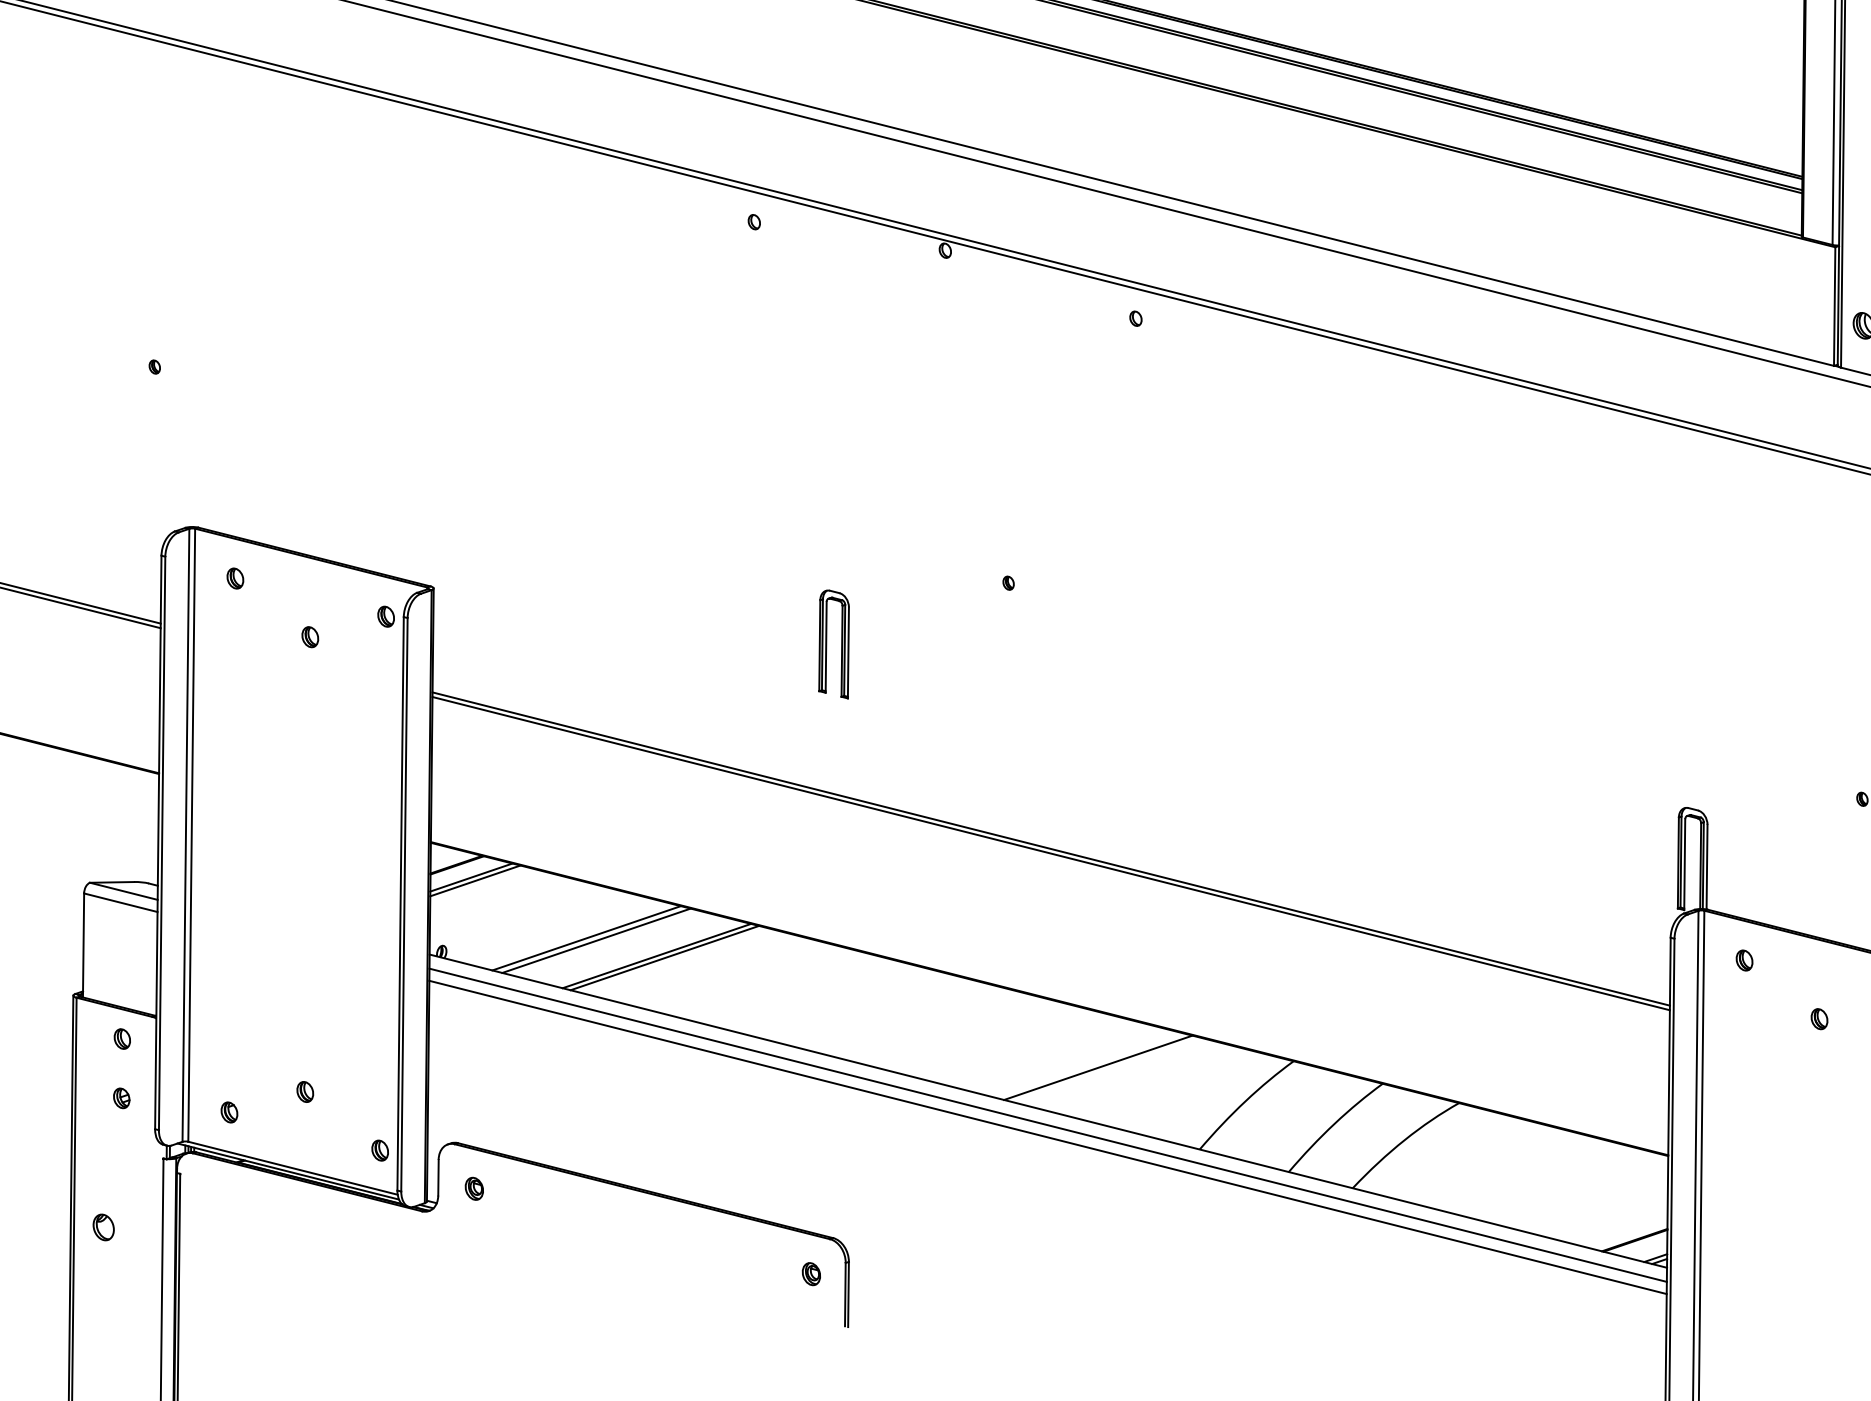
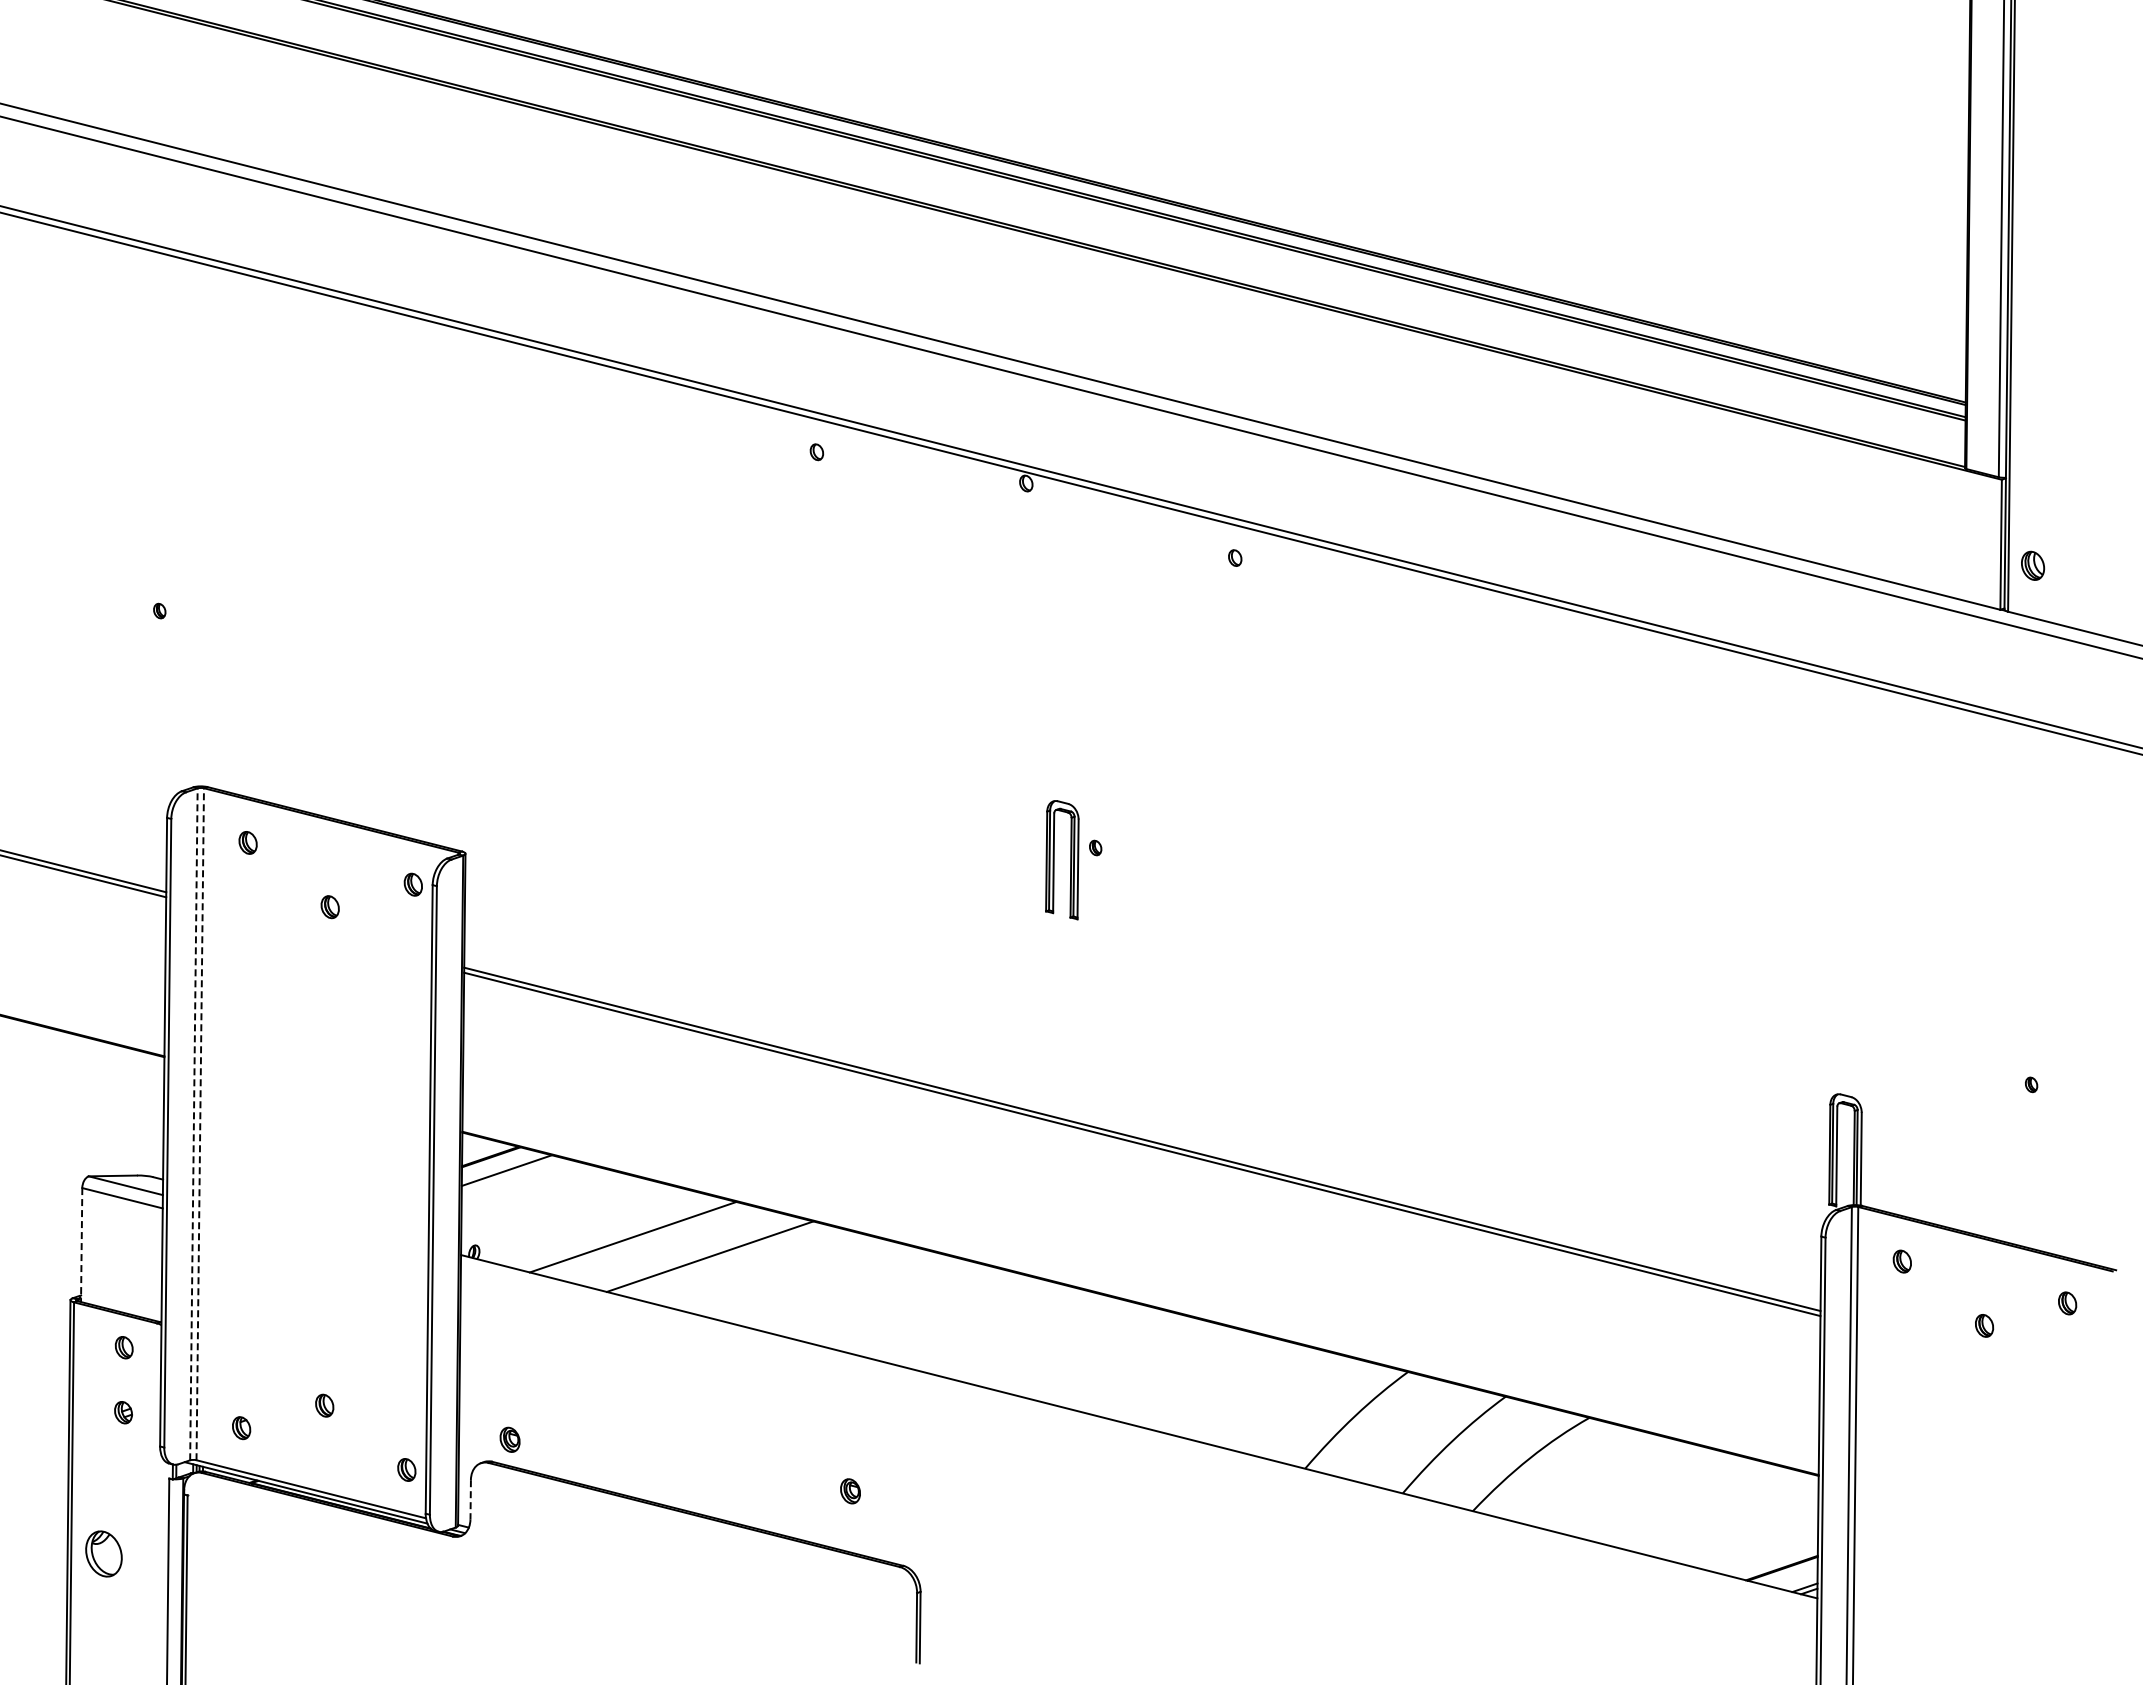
part: (826, 644) -> (1054, 860), moved
line: (191, 834) -> (200, 1123), solid -> dashed
line: (185, 835) -> (193, 1124), solid -> dashed
line: (474, 881) -> (510, 1174), removed
line: (596, 940) -> (643, 1239), removed
line: (83, 945) -> (81, 1245), solid -> dashed
line: (664, 957) -> (718, 1258), removed
line: (1097, 1067) -> (1193, 1378), removed
line: (1047, 1124) -> (1138, 1441), removed
line: (1047, 1137) -> (1138, 1455), removed
line: (438, 1177) -> (470, 1499), solid -> dashed
part: (473, 1188) -> (509, 1439), moved
part: (103, 1227) -> (103, 1554), size x1.6
part: (811, 1274) -> (850, 1491), moved

